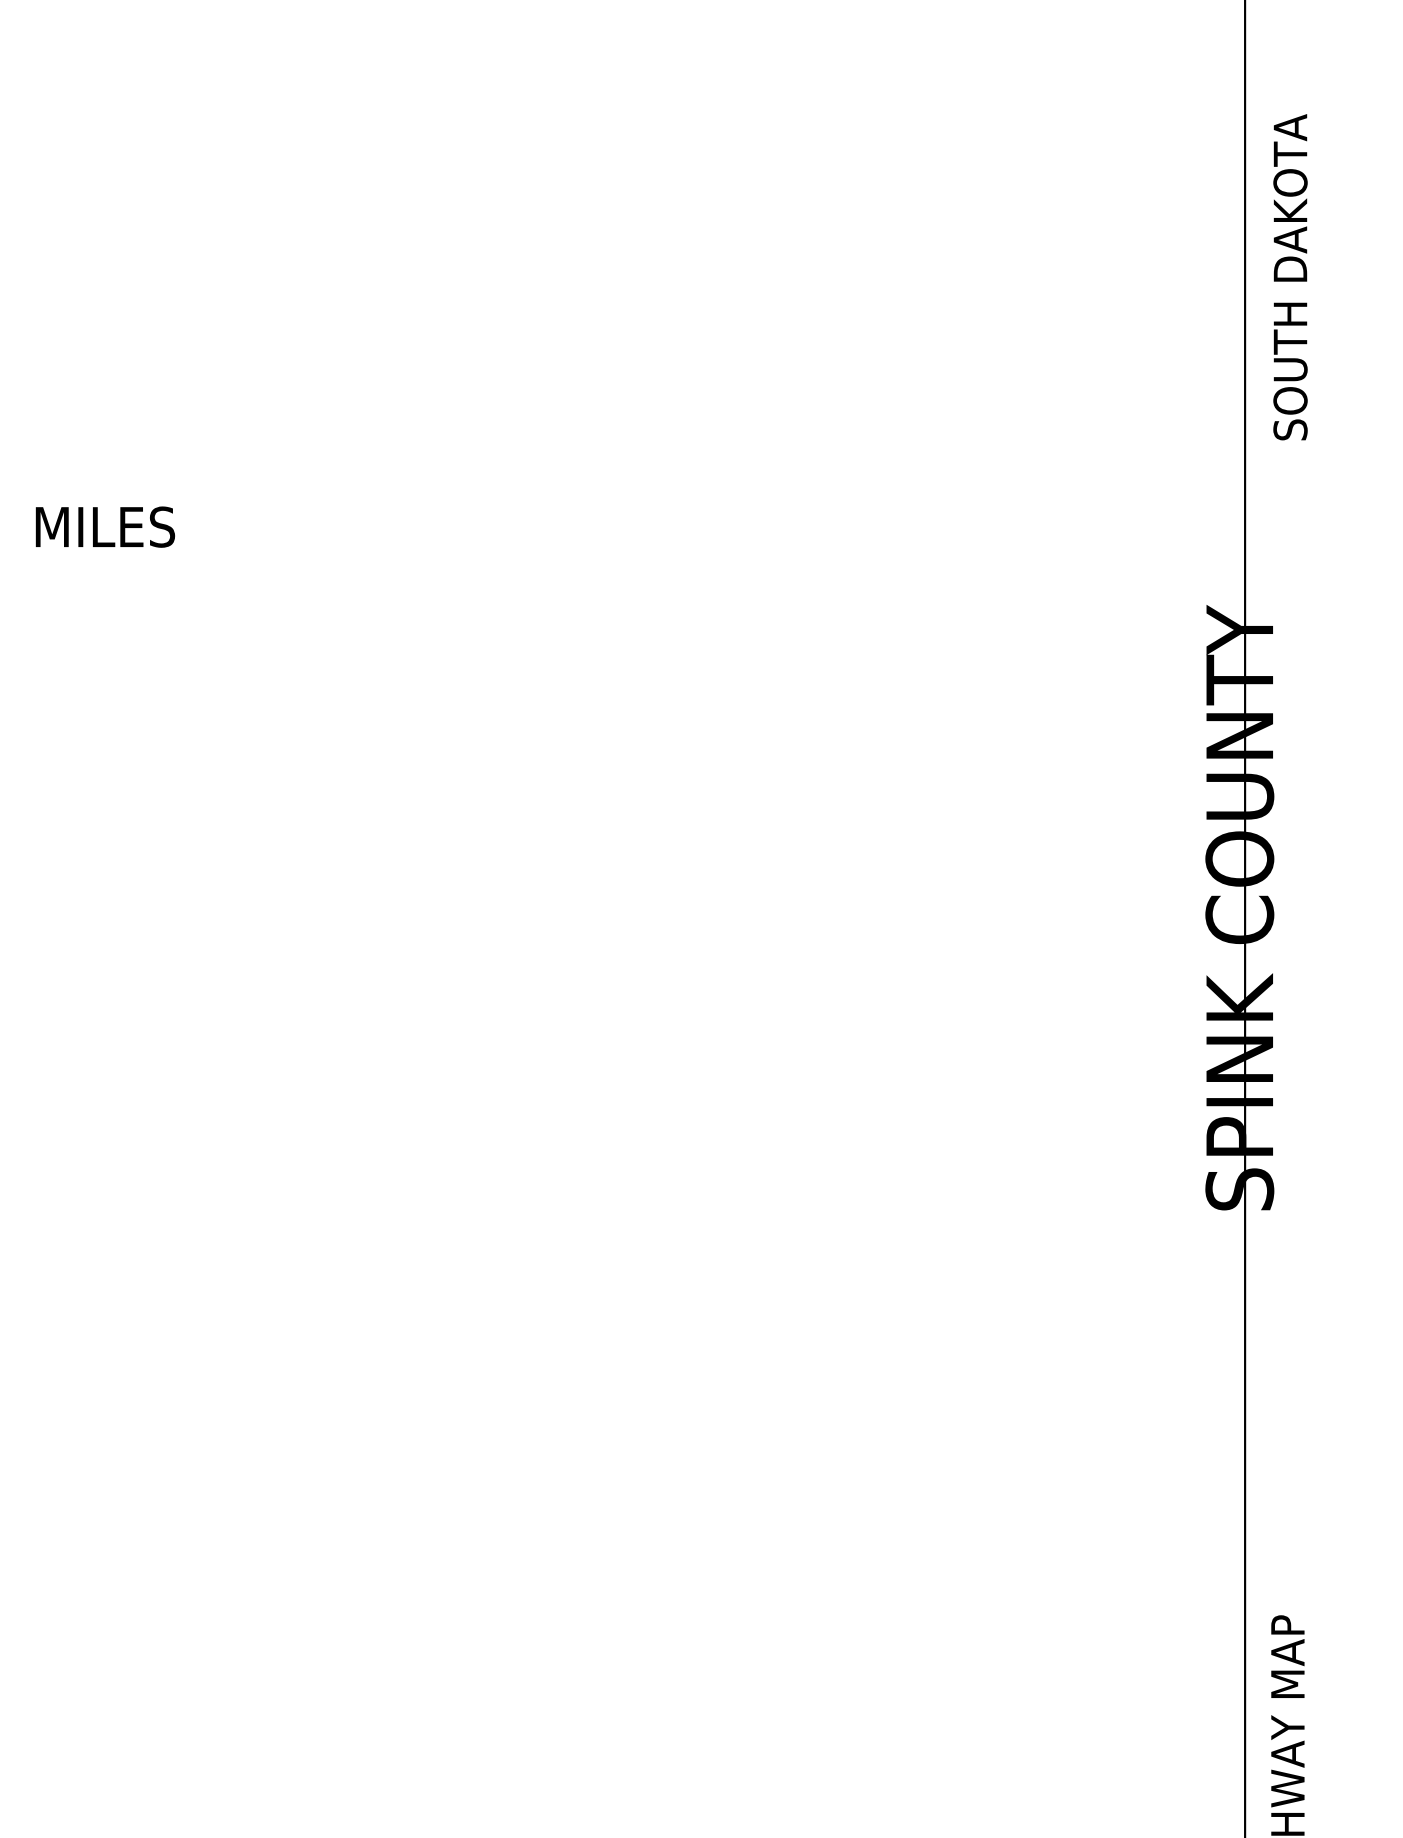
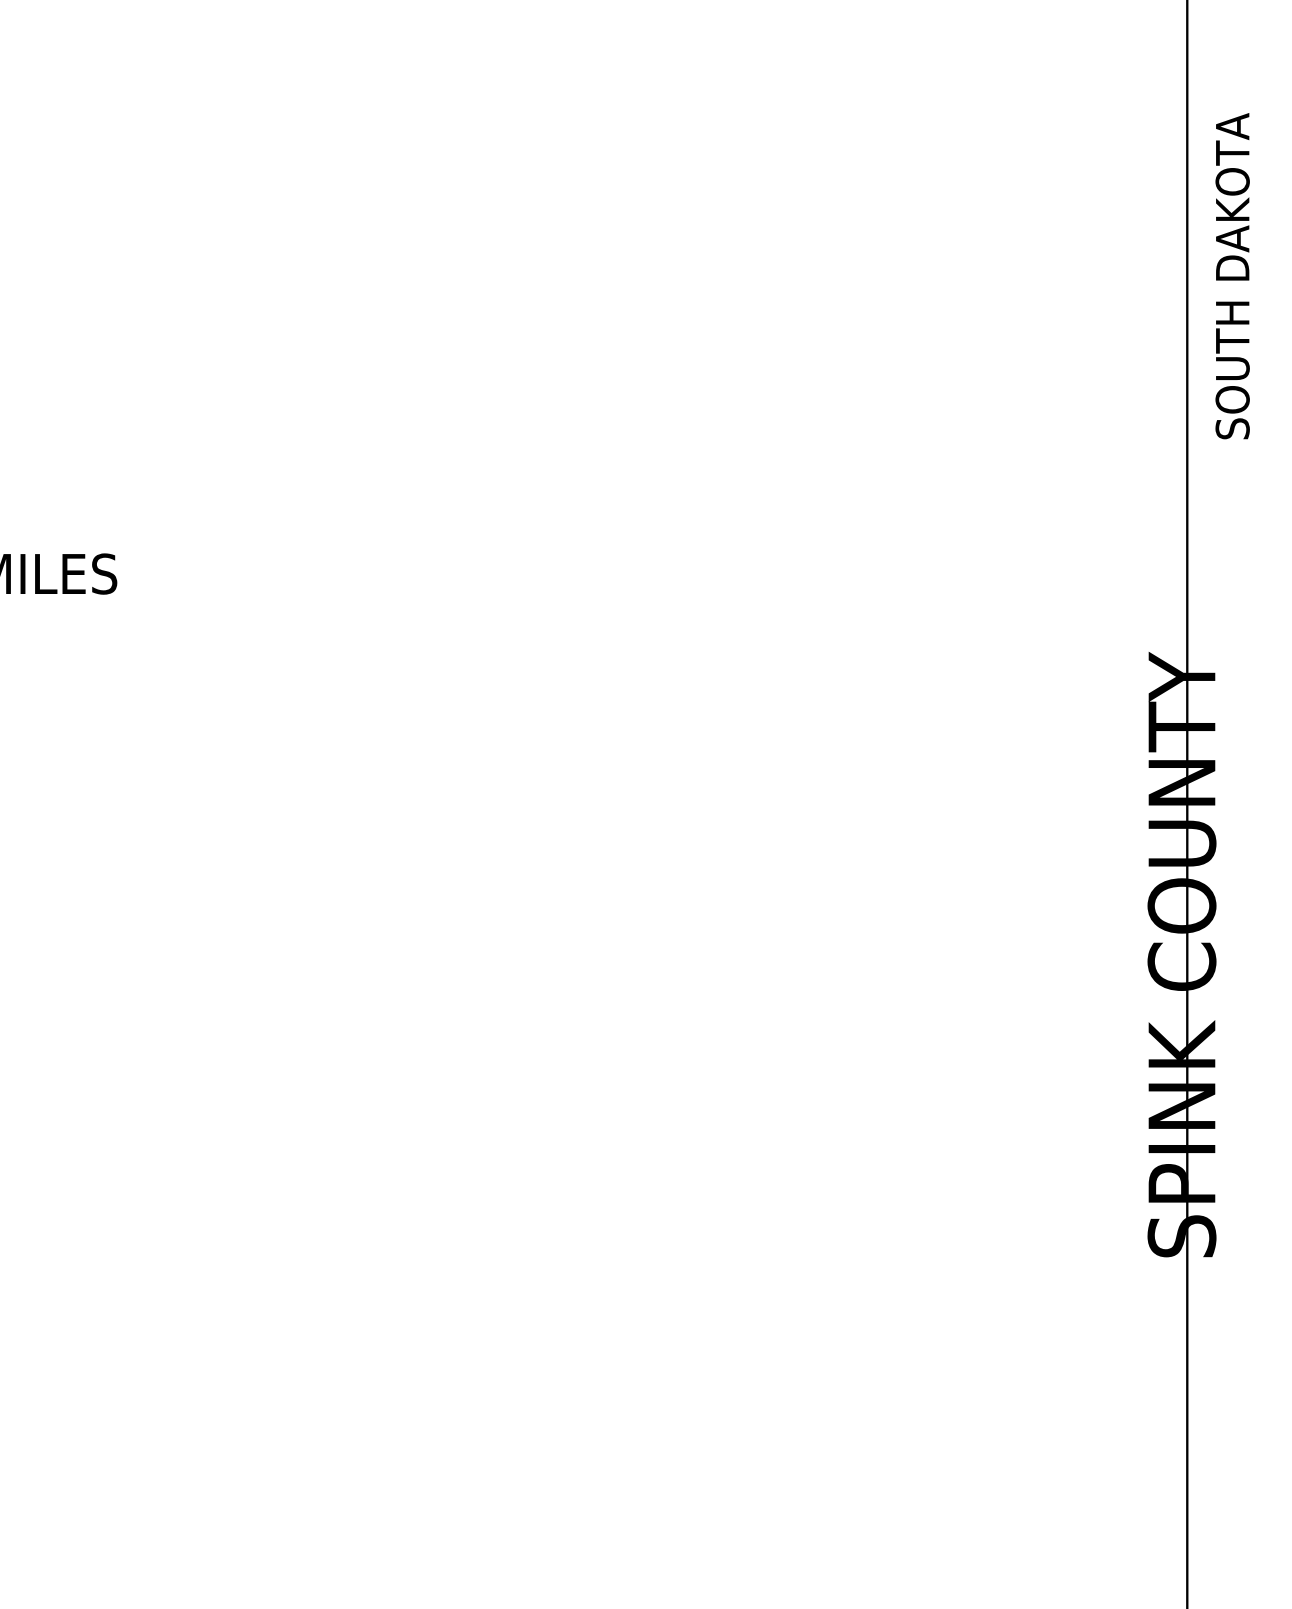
text: (1290, 277) -> (1232, 276), moved

